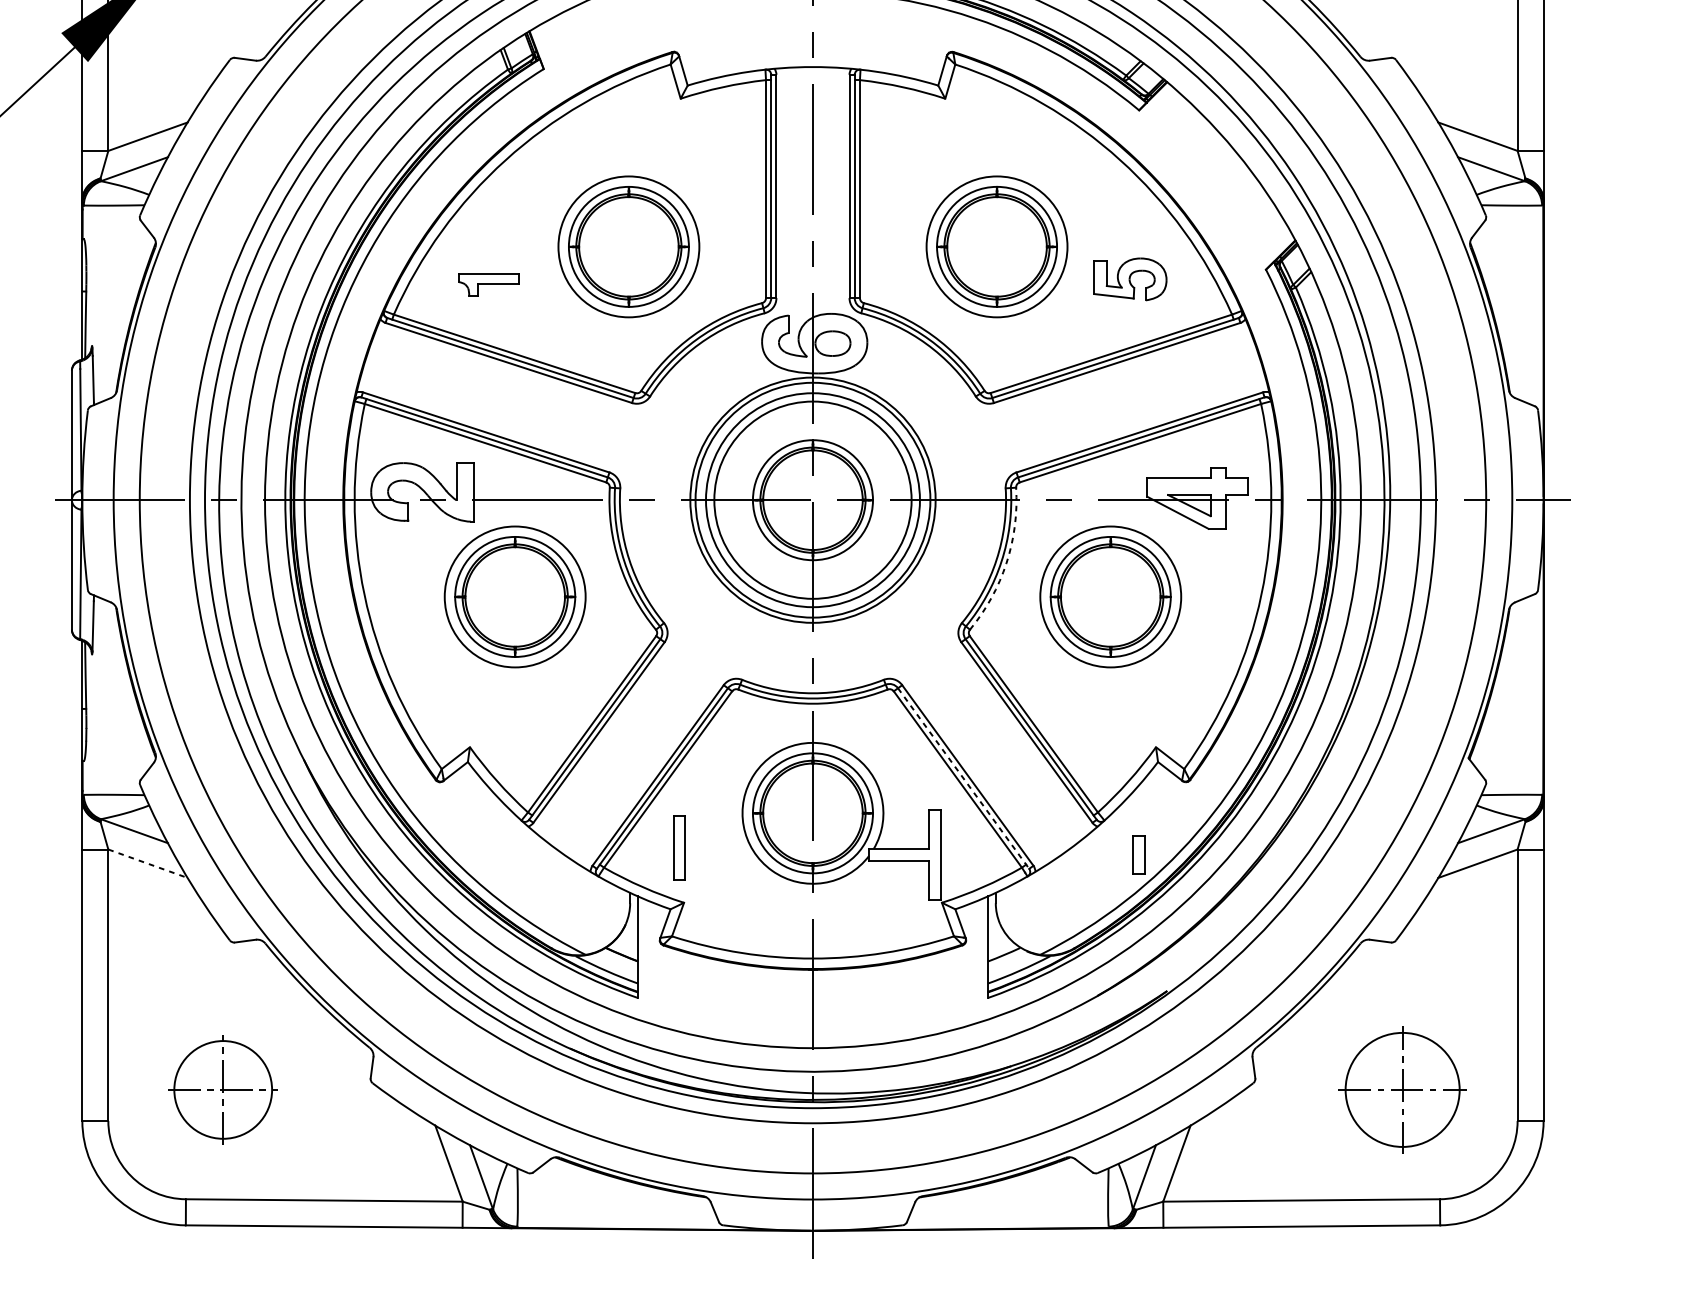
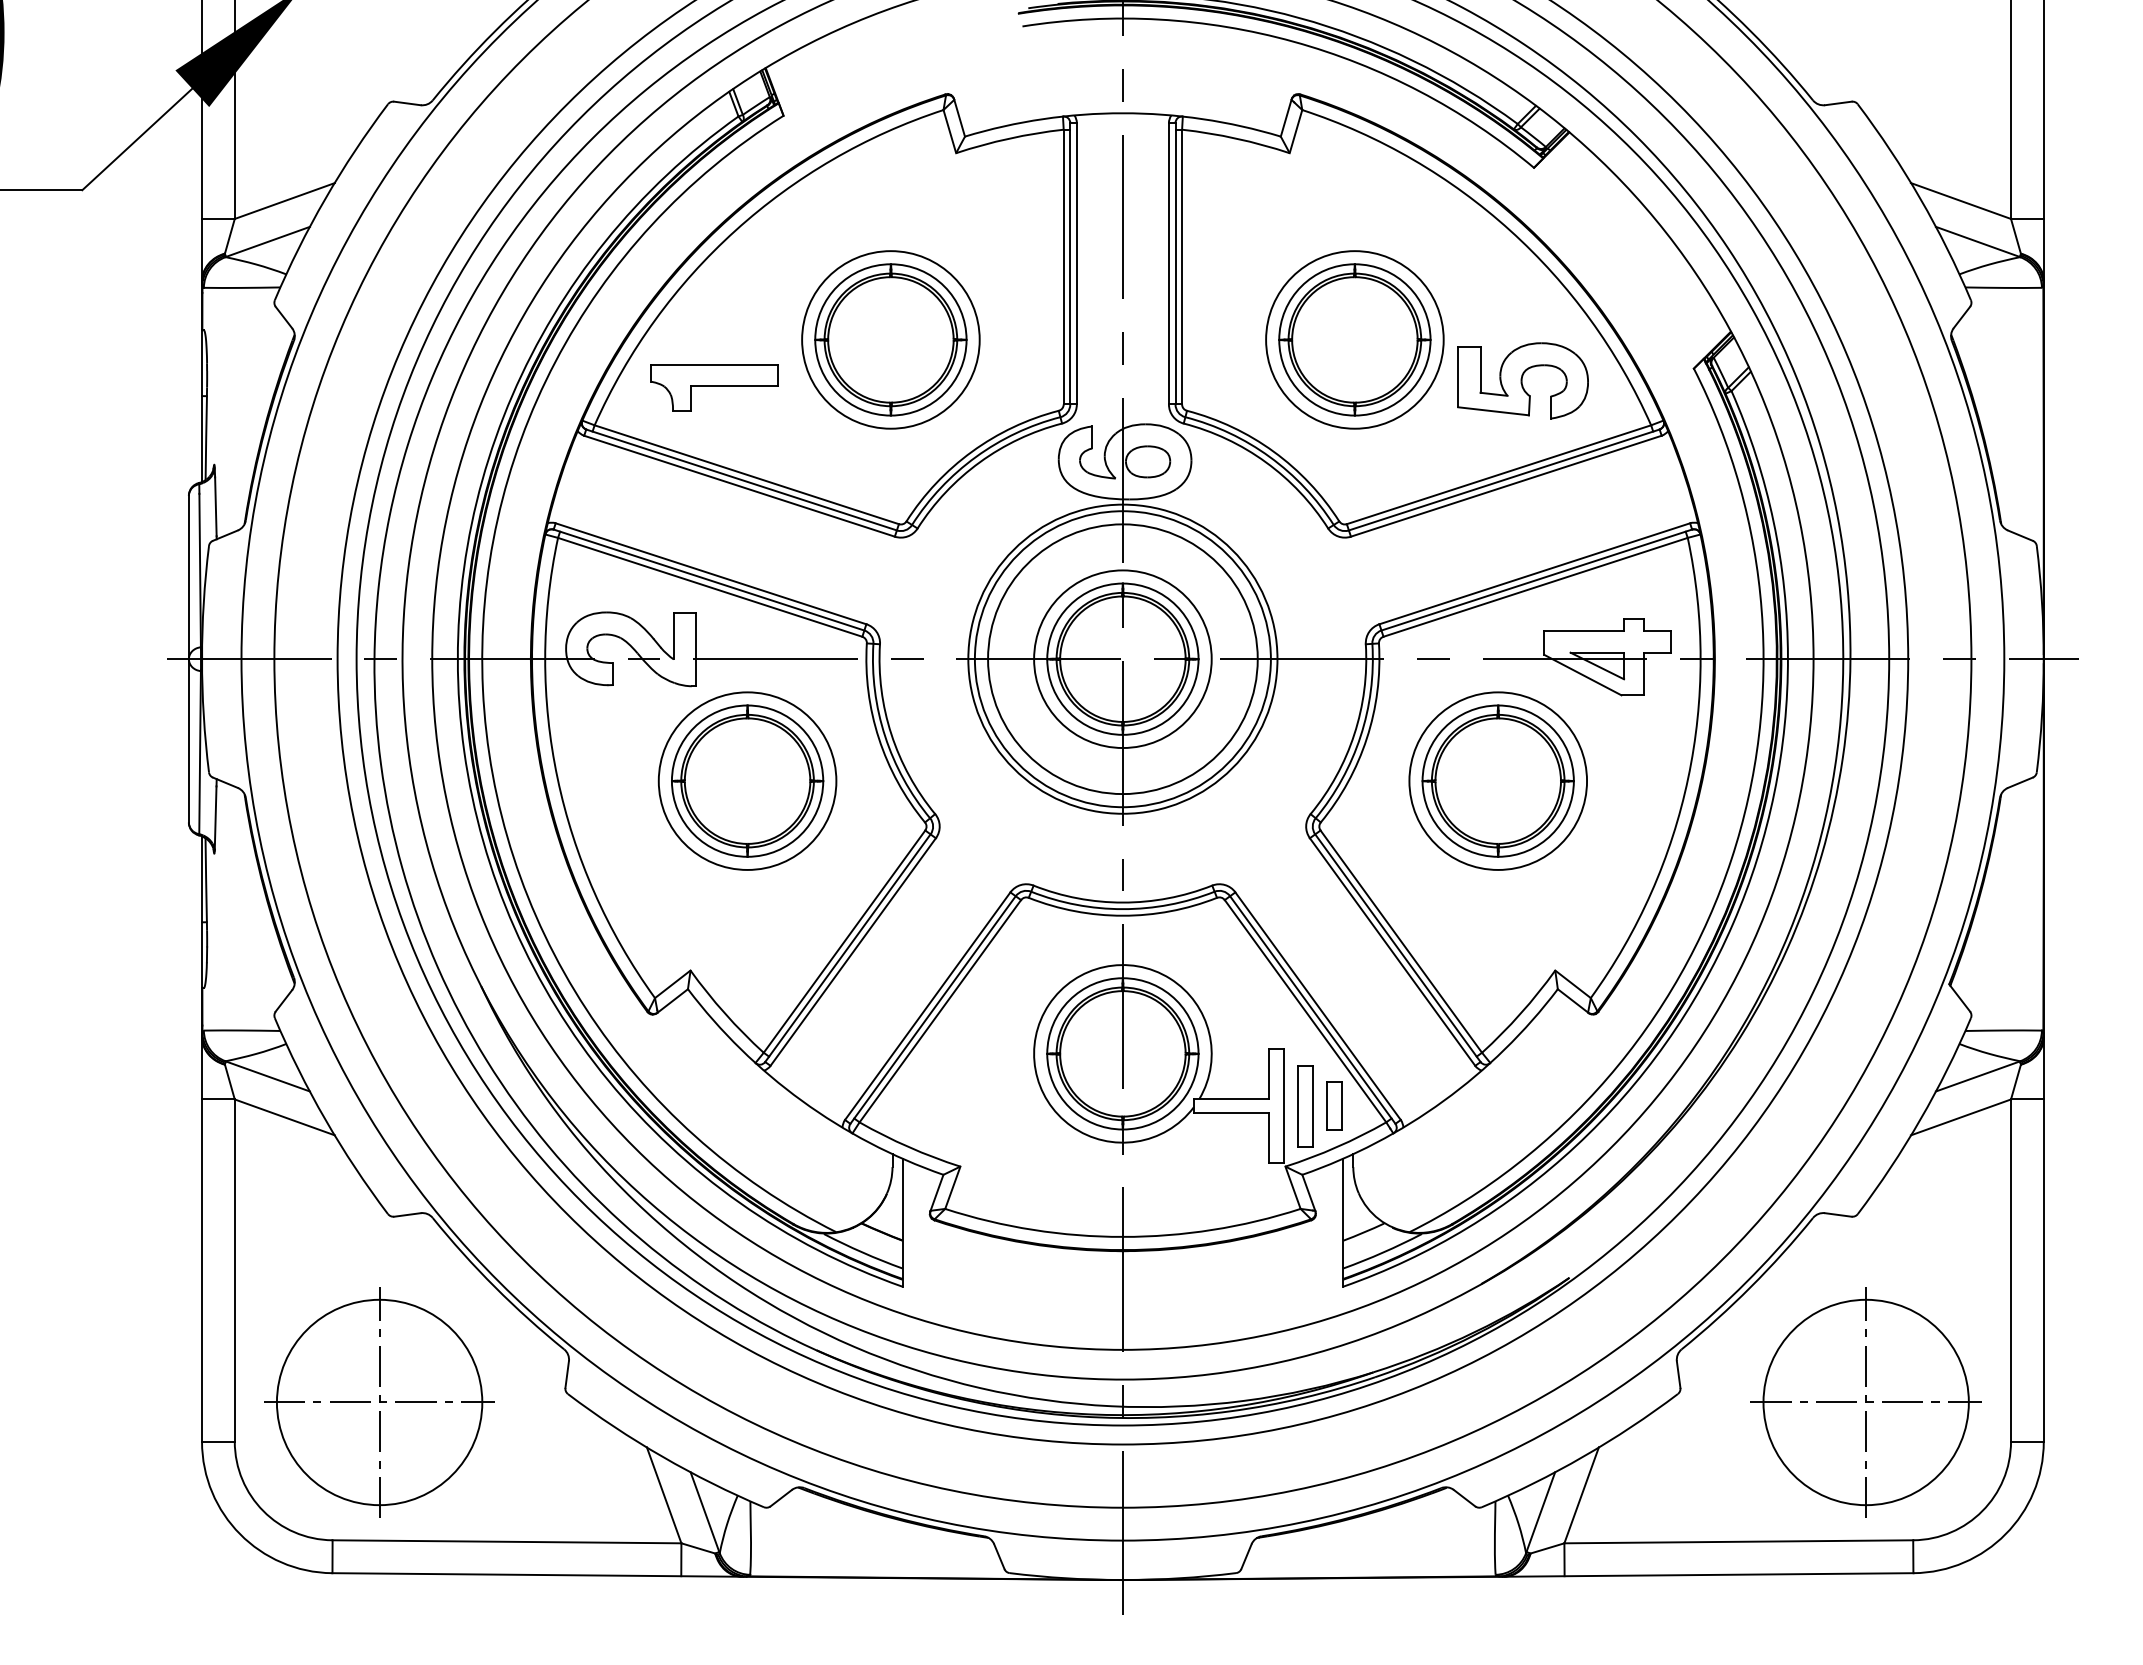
part: (1130, 279) -> (1522, 380), size x1.43
part: (488, 284) -> (714, 387), size x1.67
circle: (812, 500) -> (1122, 659), size x0.71
arc: (1006, 563) -> (1366, 738), dashed -> solid
line: (963, 778) -> (1312, 1010), dashed -> solid
part: (679, 847) -> (1305, 1106), moved
part: (1138, 854) -> (1334, 1105), moved
line: (148, 863) -> (285, 1117), dashed -> solid
part: (223, 1089) -> (379, 1402), size x1.67
part: (1402, 1089) -> (1865, 1402), size x1.43

